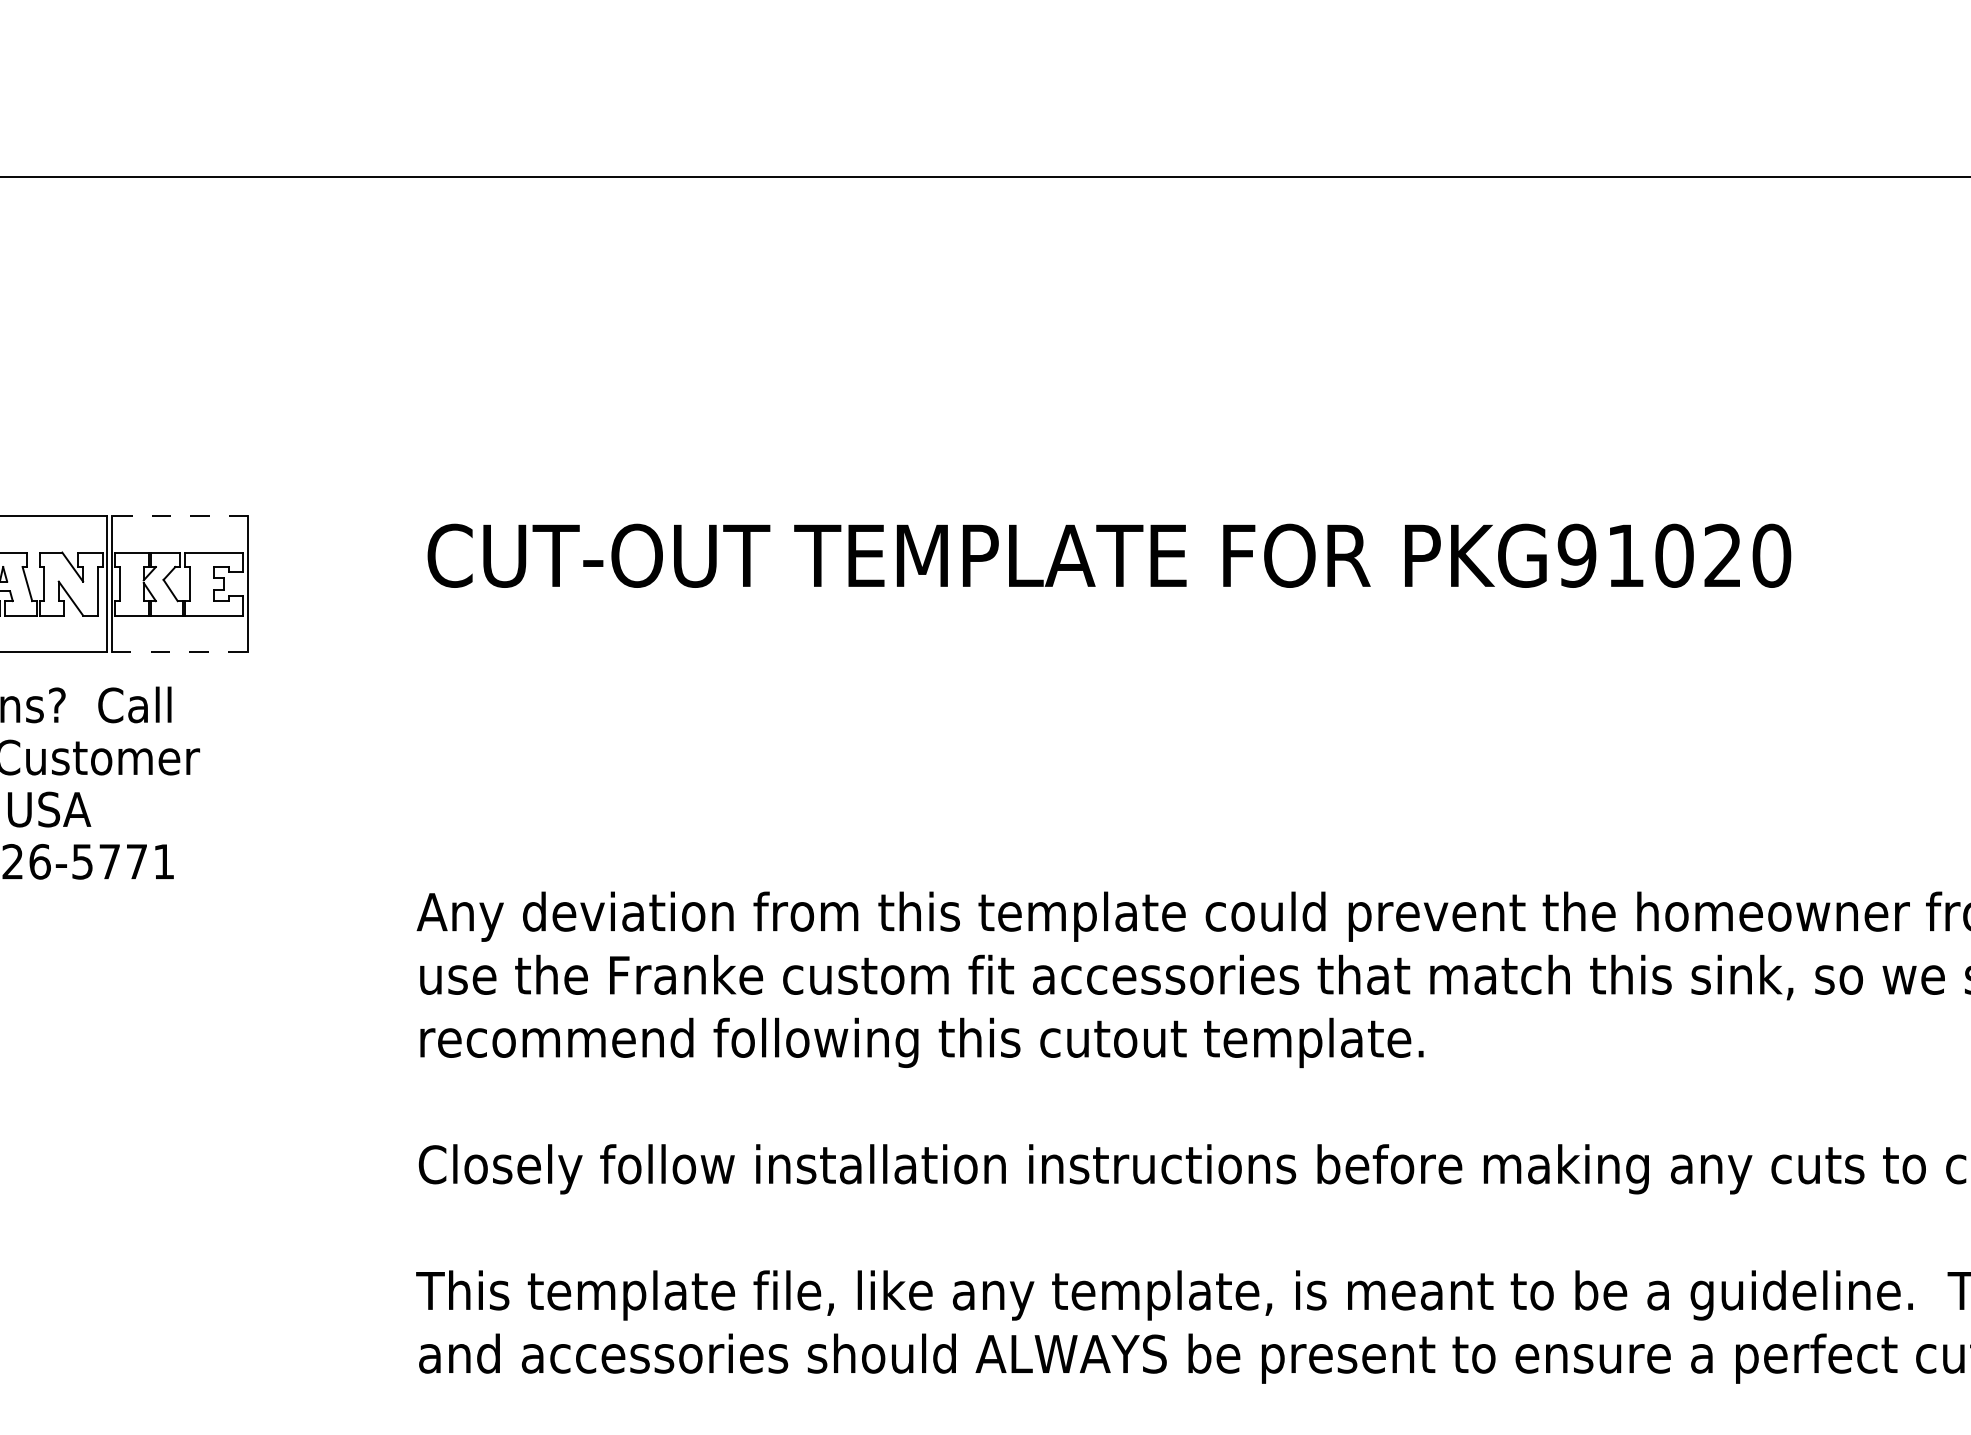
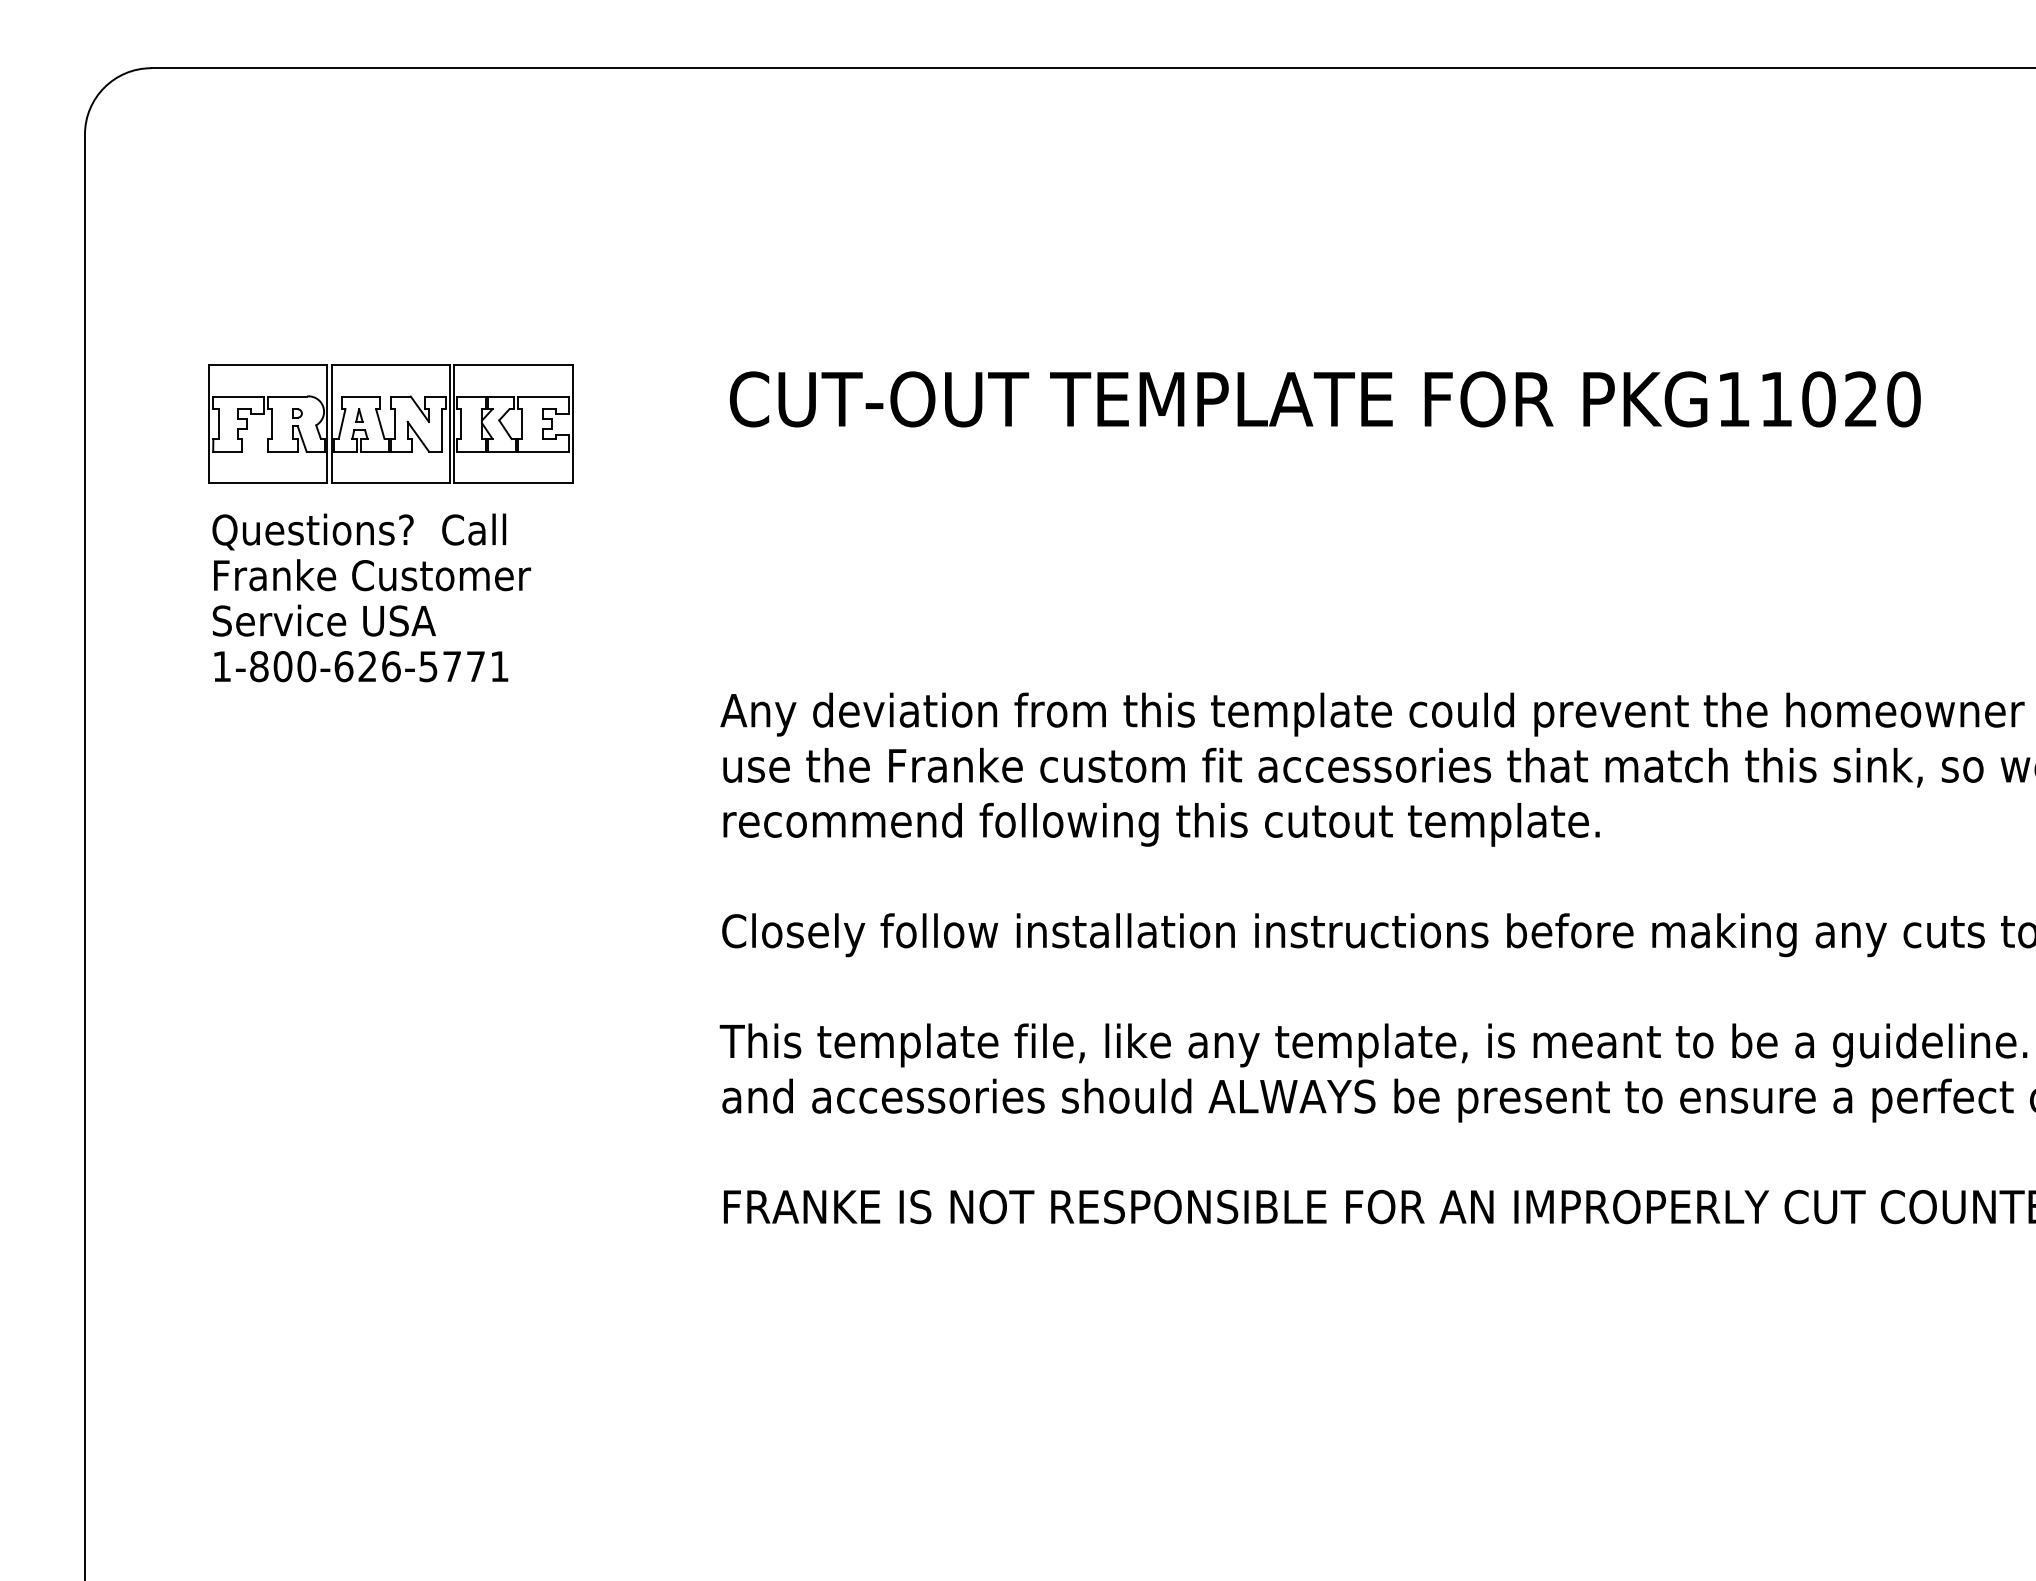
line: (179, 515) -> (513, 364), dashed -> solid
text: (1576, 555) -> (1733, 399), PKG91020 -> PKG11020
line: (181, 652) -> (514, 483), dashed -> solid

